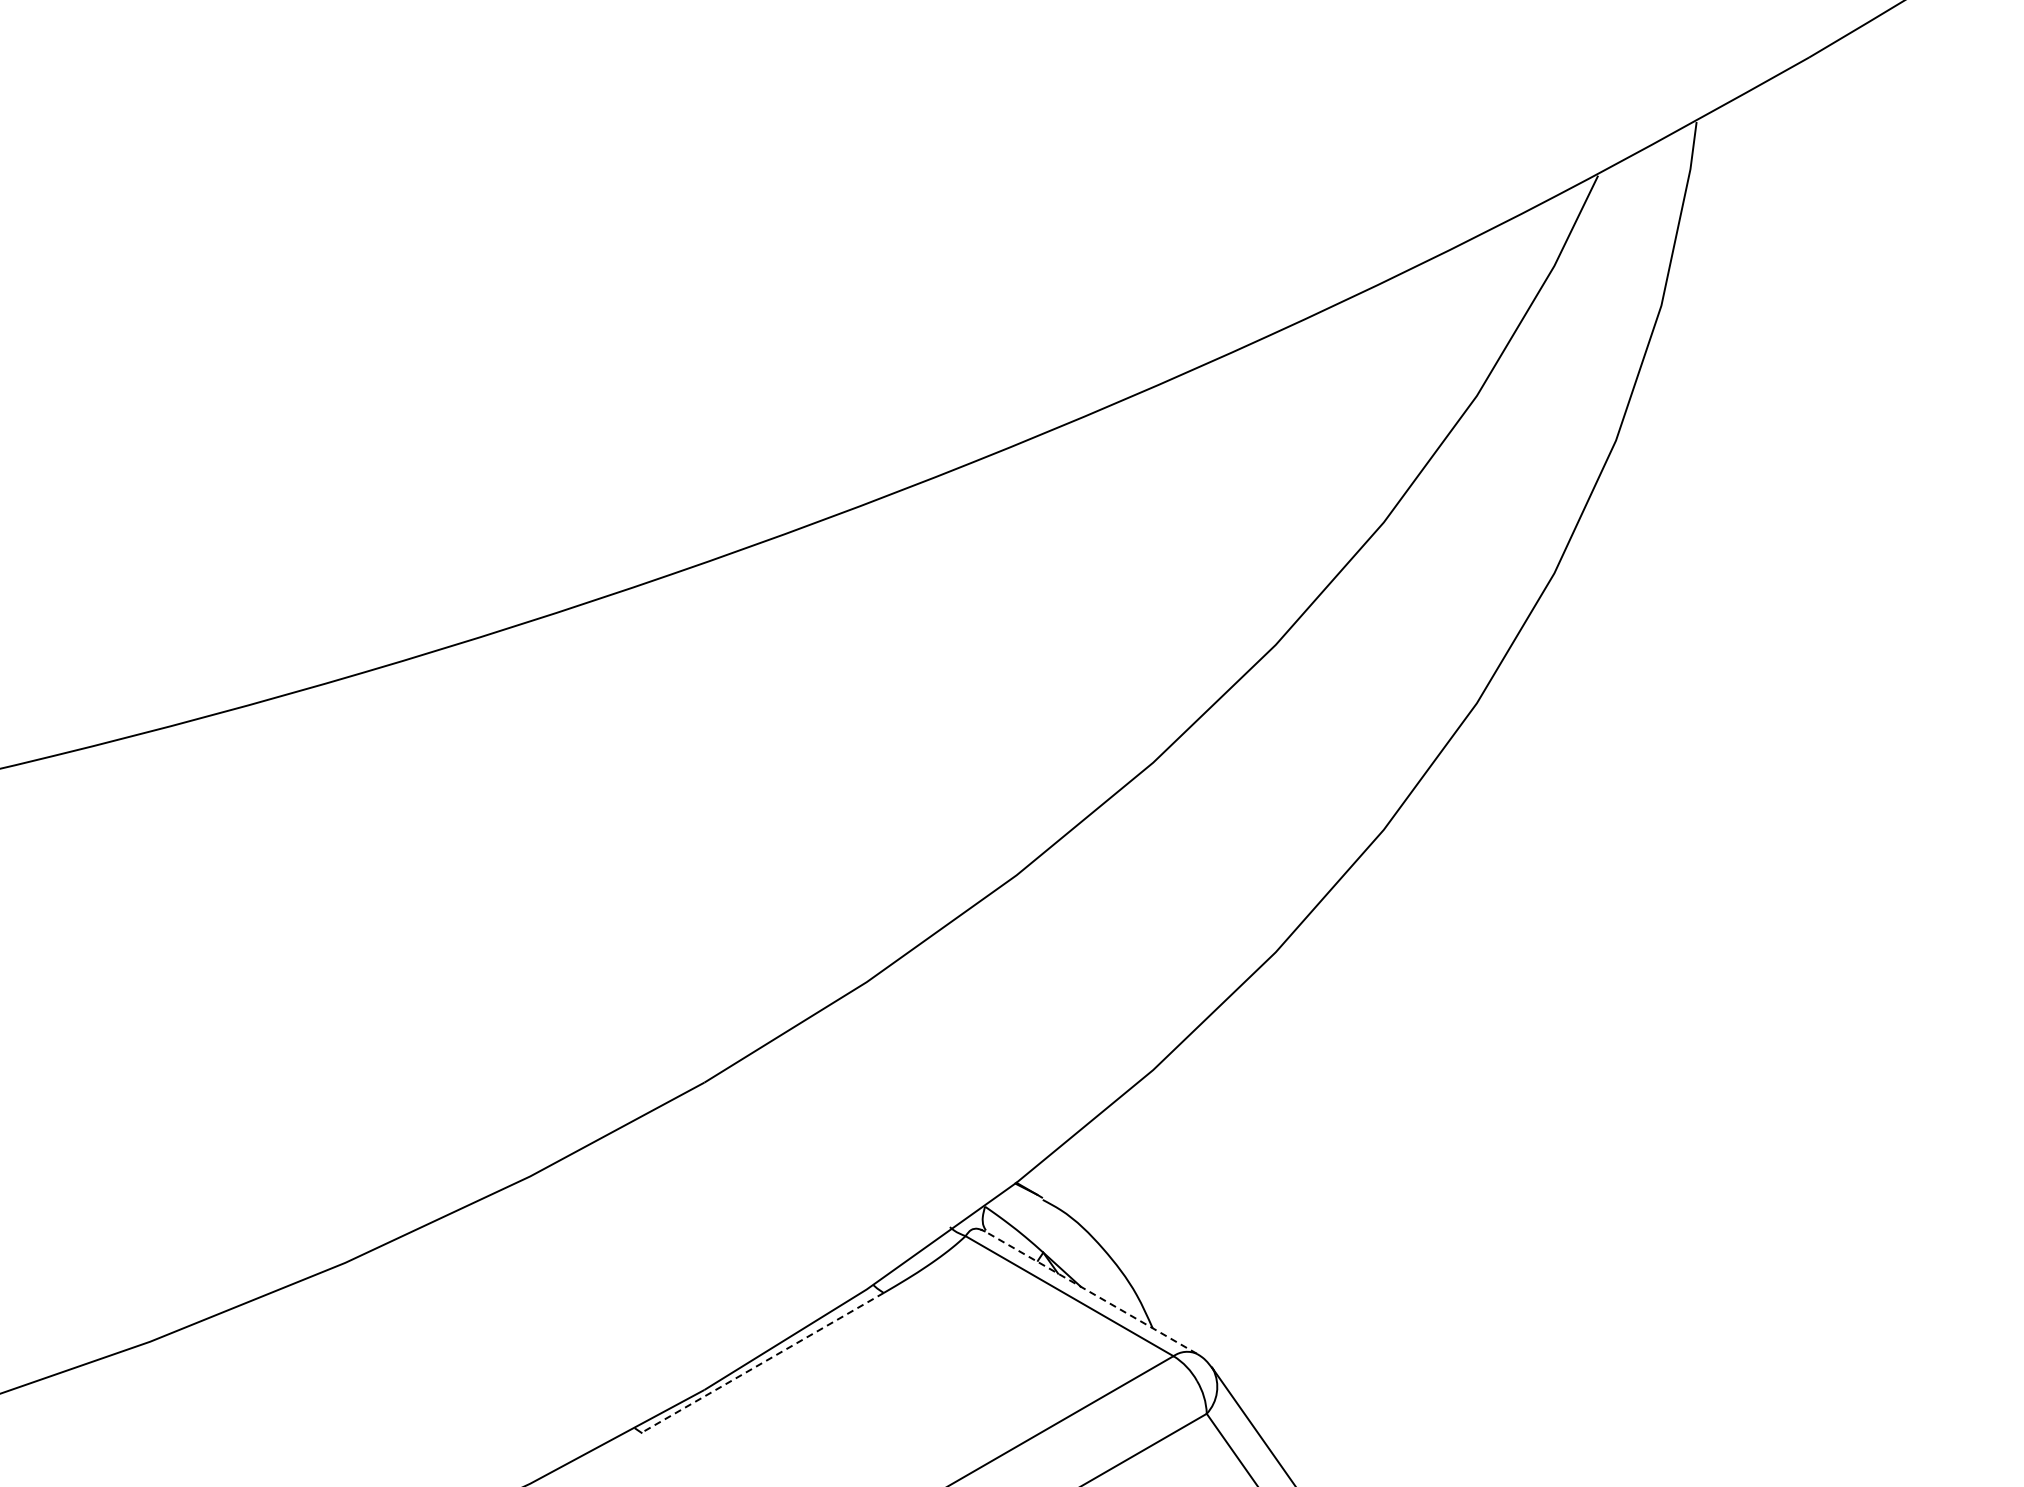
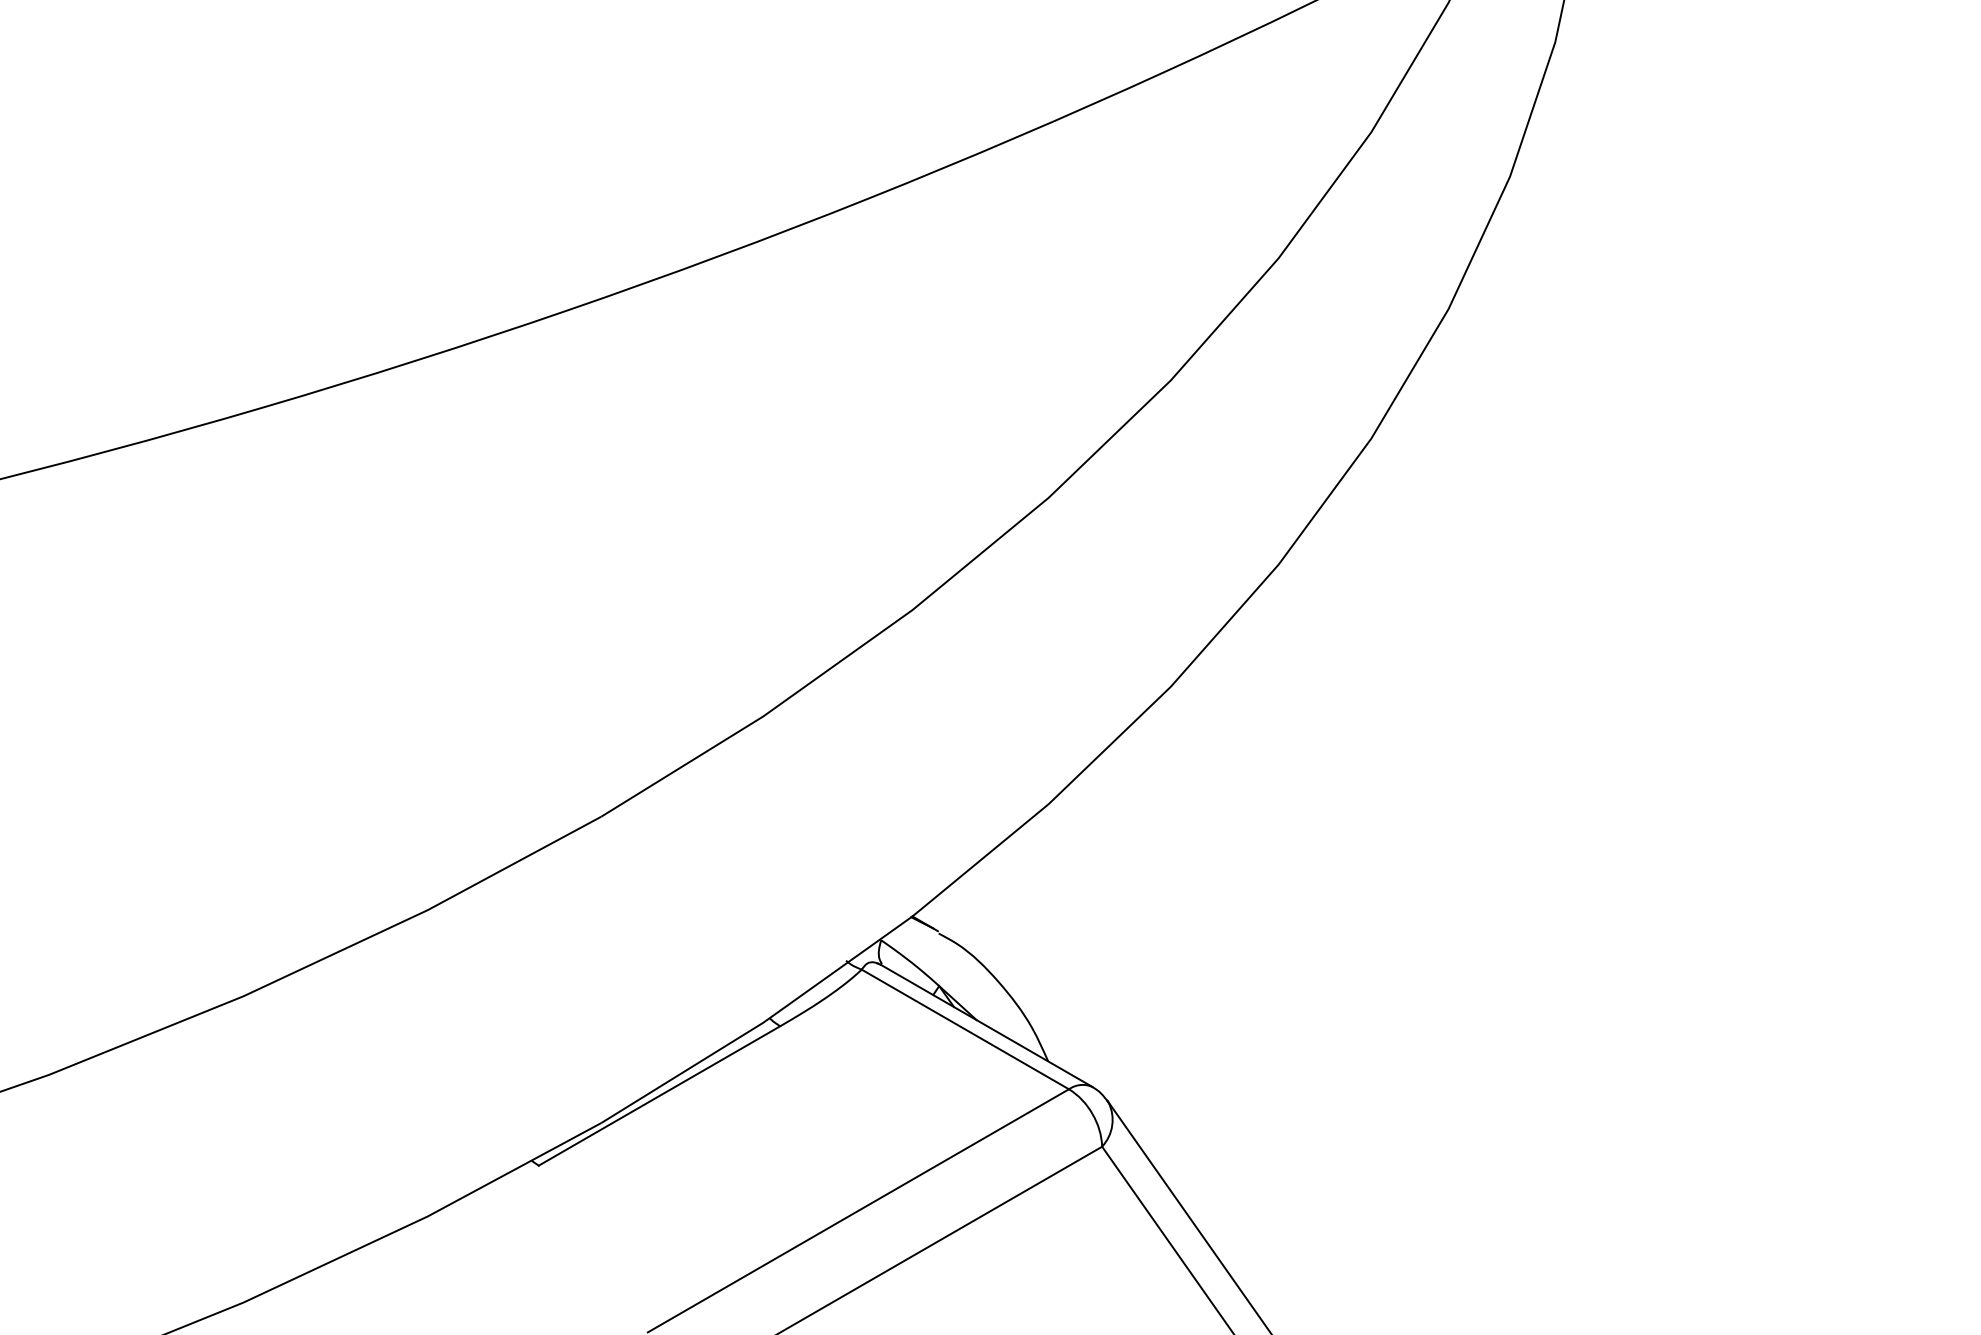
line: (1090, 1292) -> (986, 1025), dashed -> solid
line: (762, 1362) -> (659, 1095), dashed -> solid

